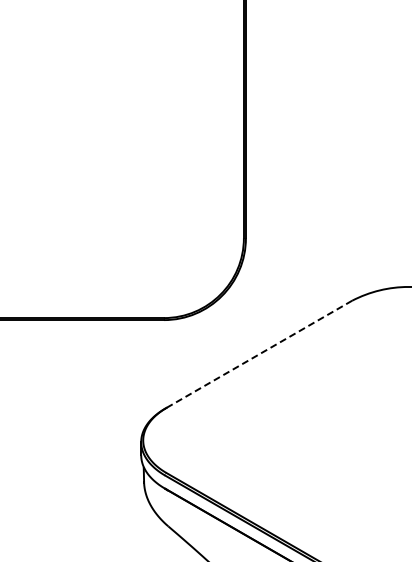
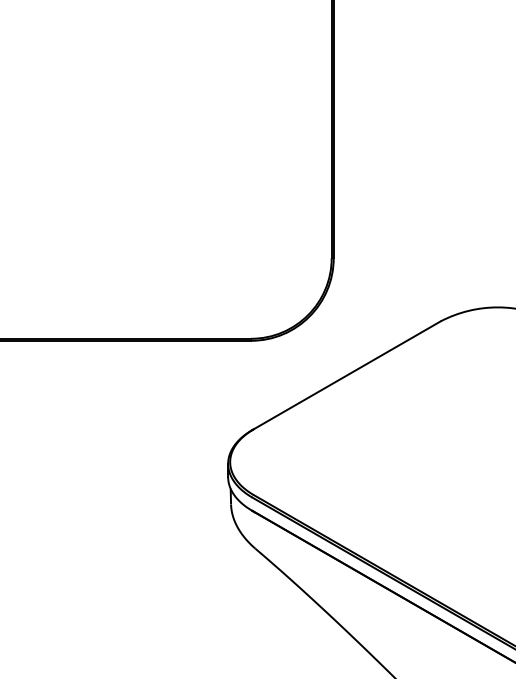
line: (259, 354) -> (347, 375), dashed -> solid

